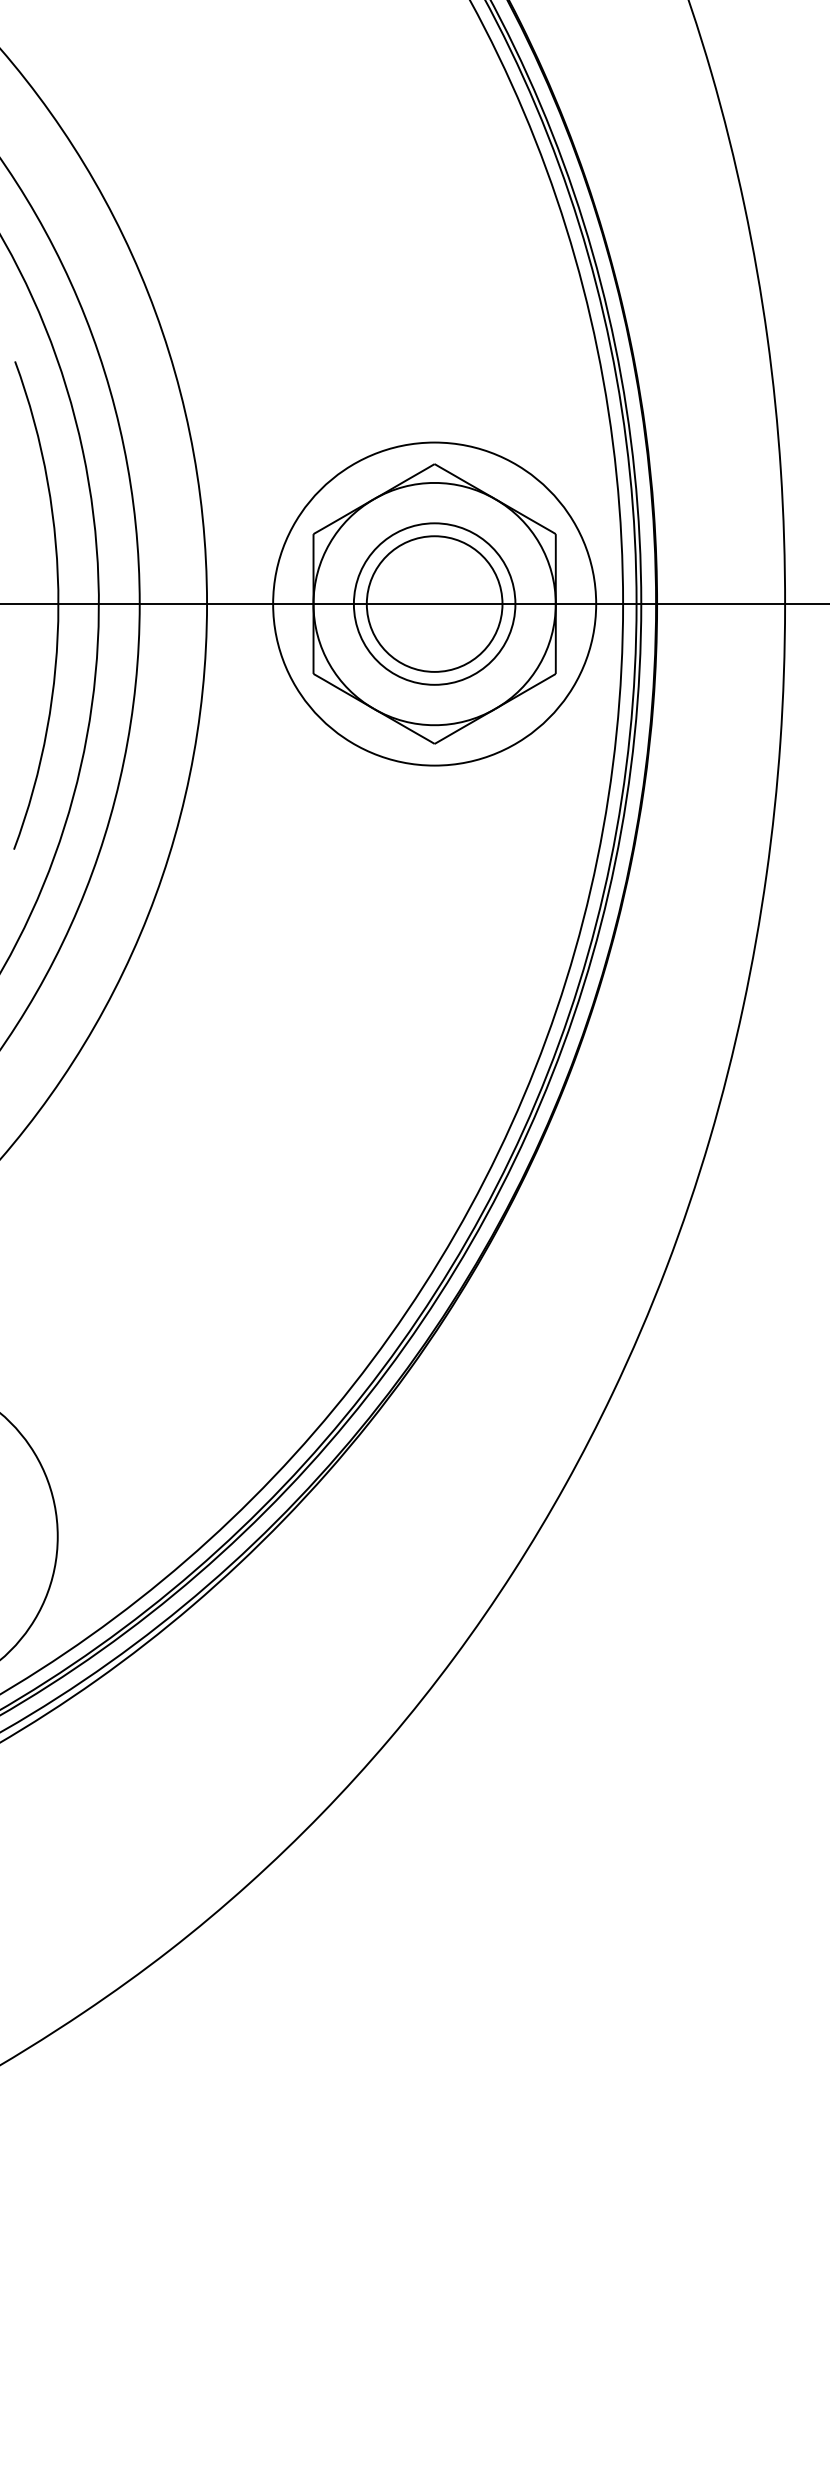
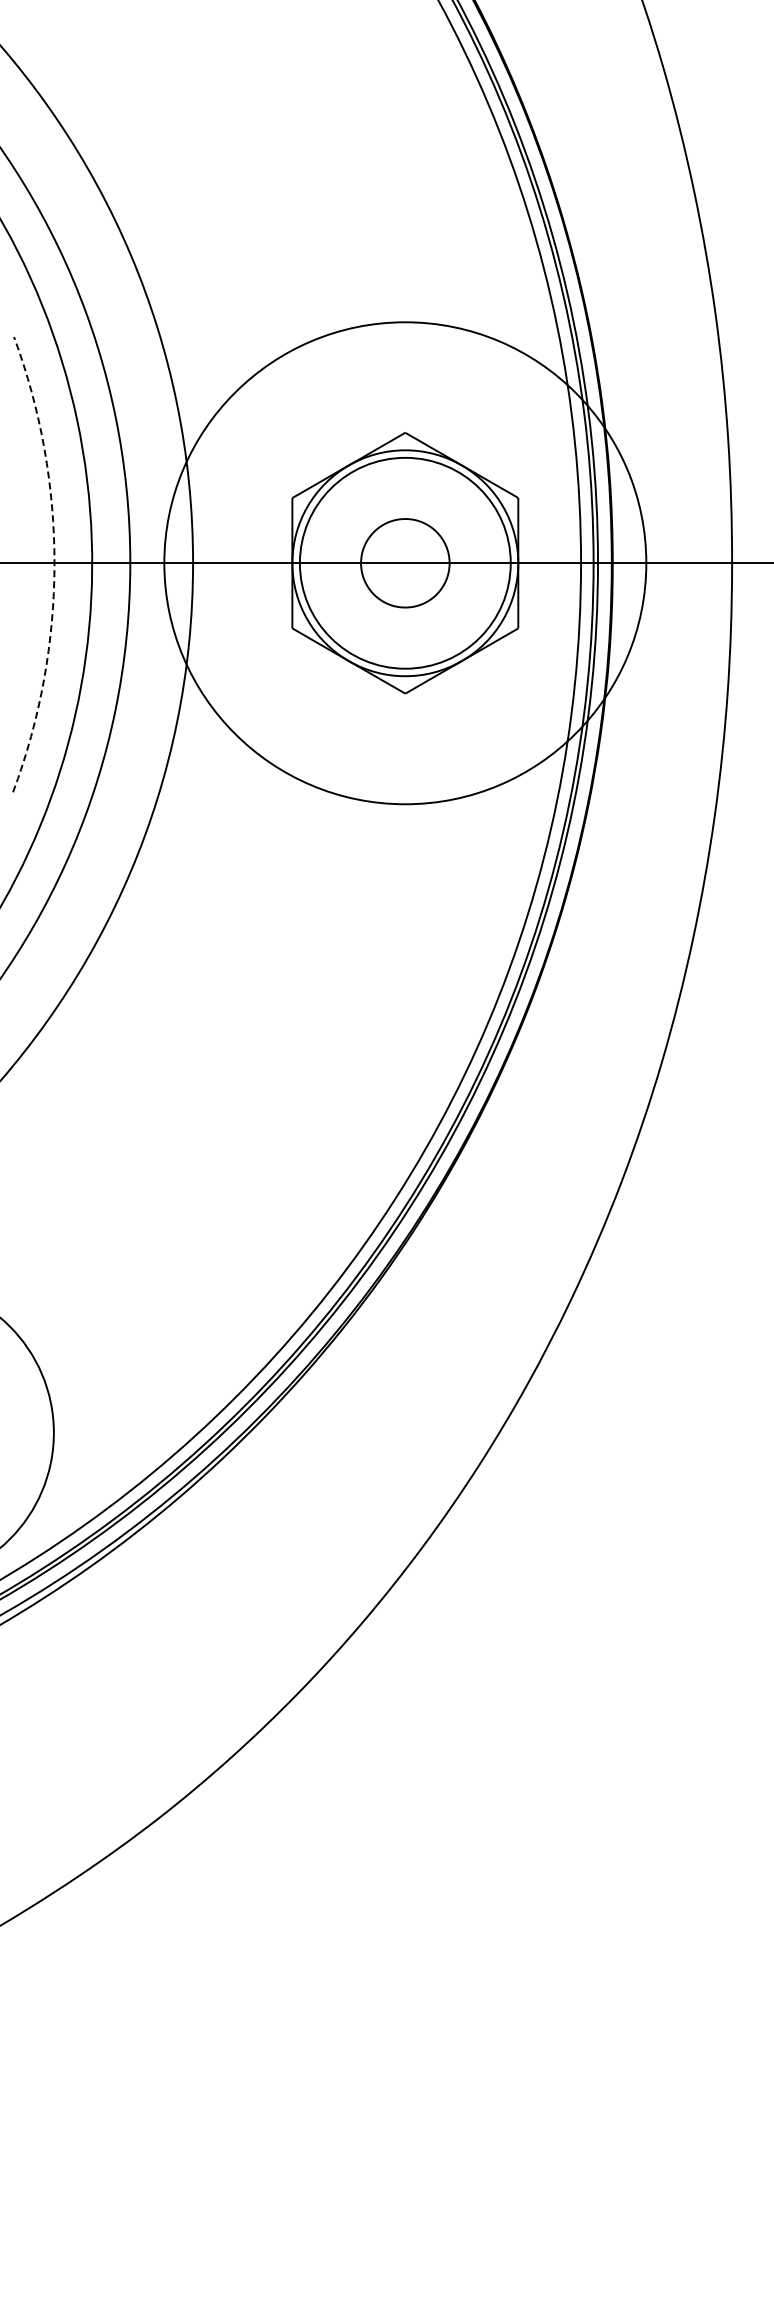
circle: (433, 603) -> (404, 562), size x1.6
circle: (434, 603) -> (405, 562), size x1.4
circle: (434, 604) -> (405, 563), size x0.7
arc: (58, 605) -> (54, 564), solid -> dashed

